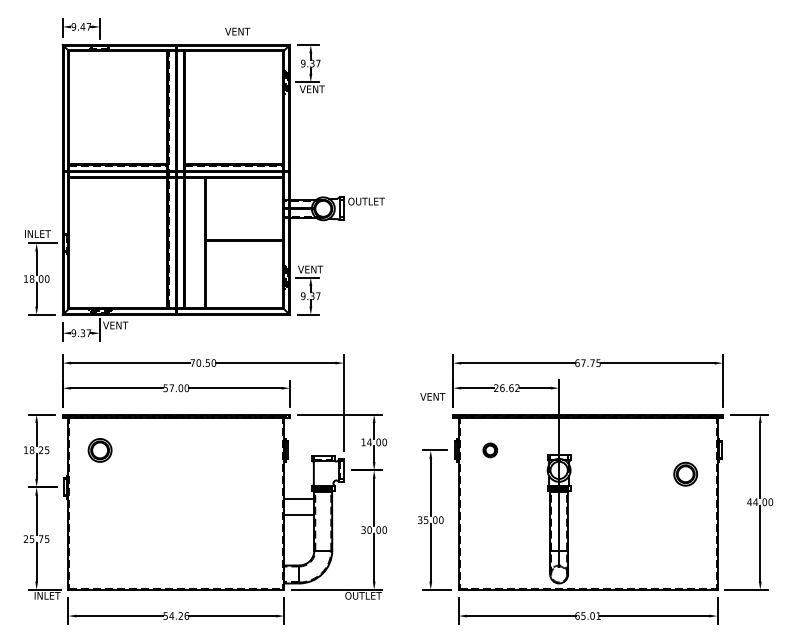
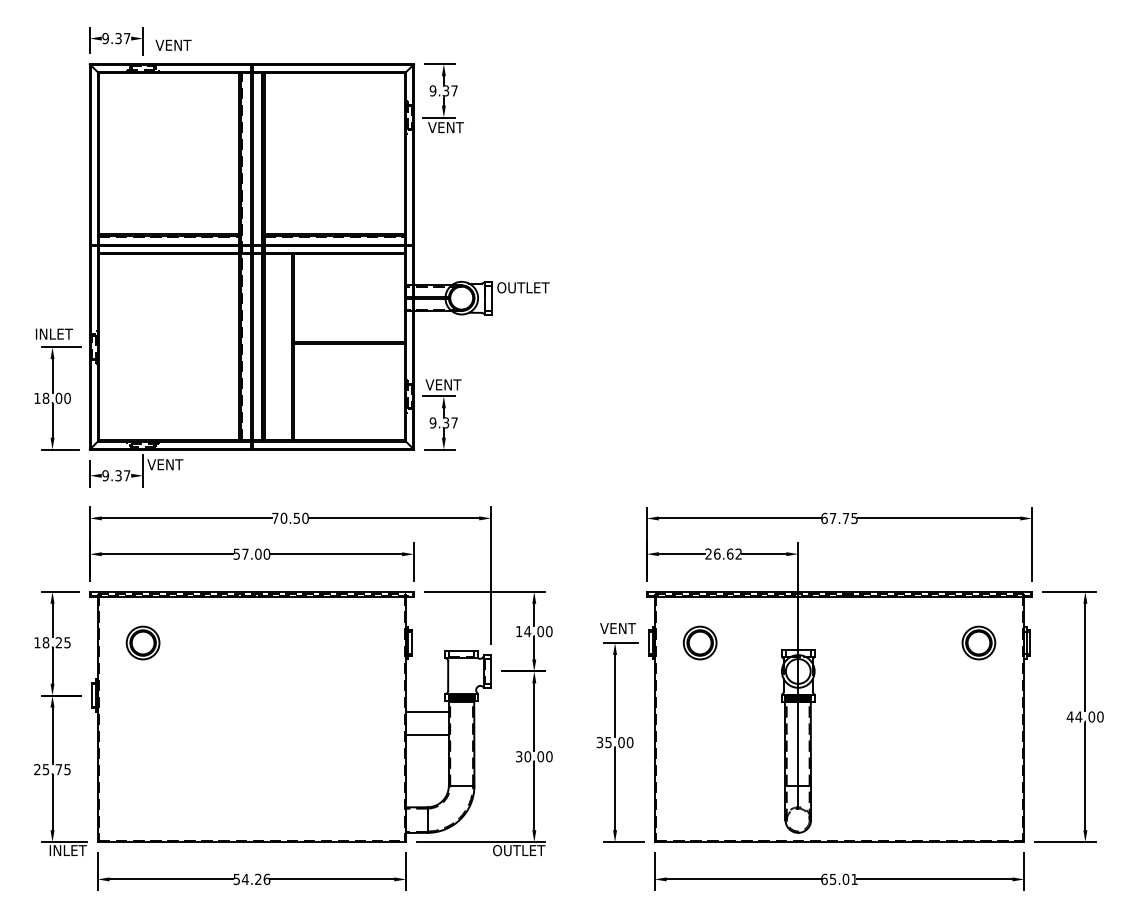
text: (82, 26) -> (118, 38), 9.47 -> 9.37
text: (237, 31) -> (173, 44), moved
text: (433, 396) -> (618, 628), moved
part: (489, 450) -> (699, 642), size x1.67
part: (685, 473) -> (978, 642), moved

